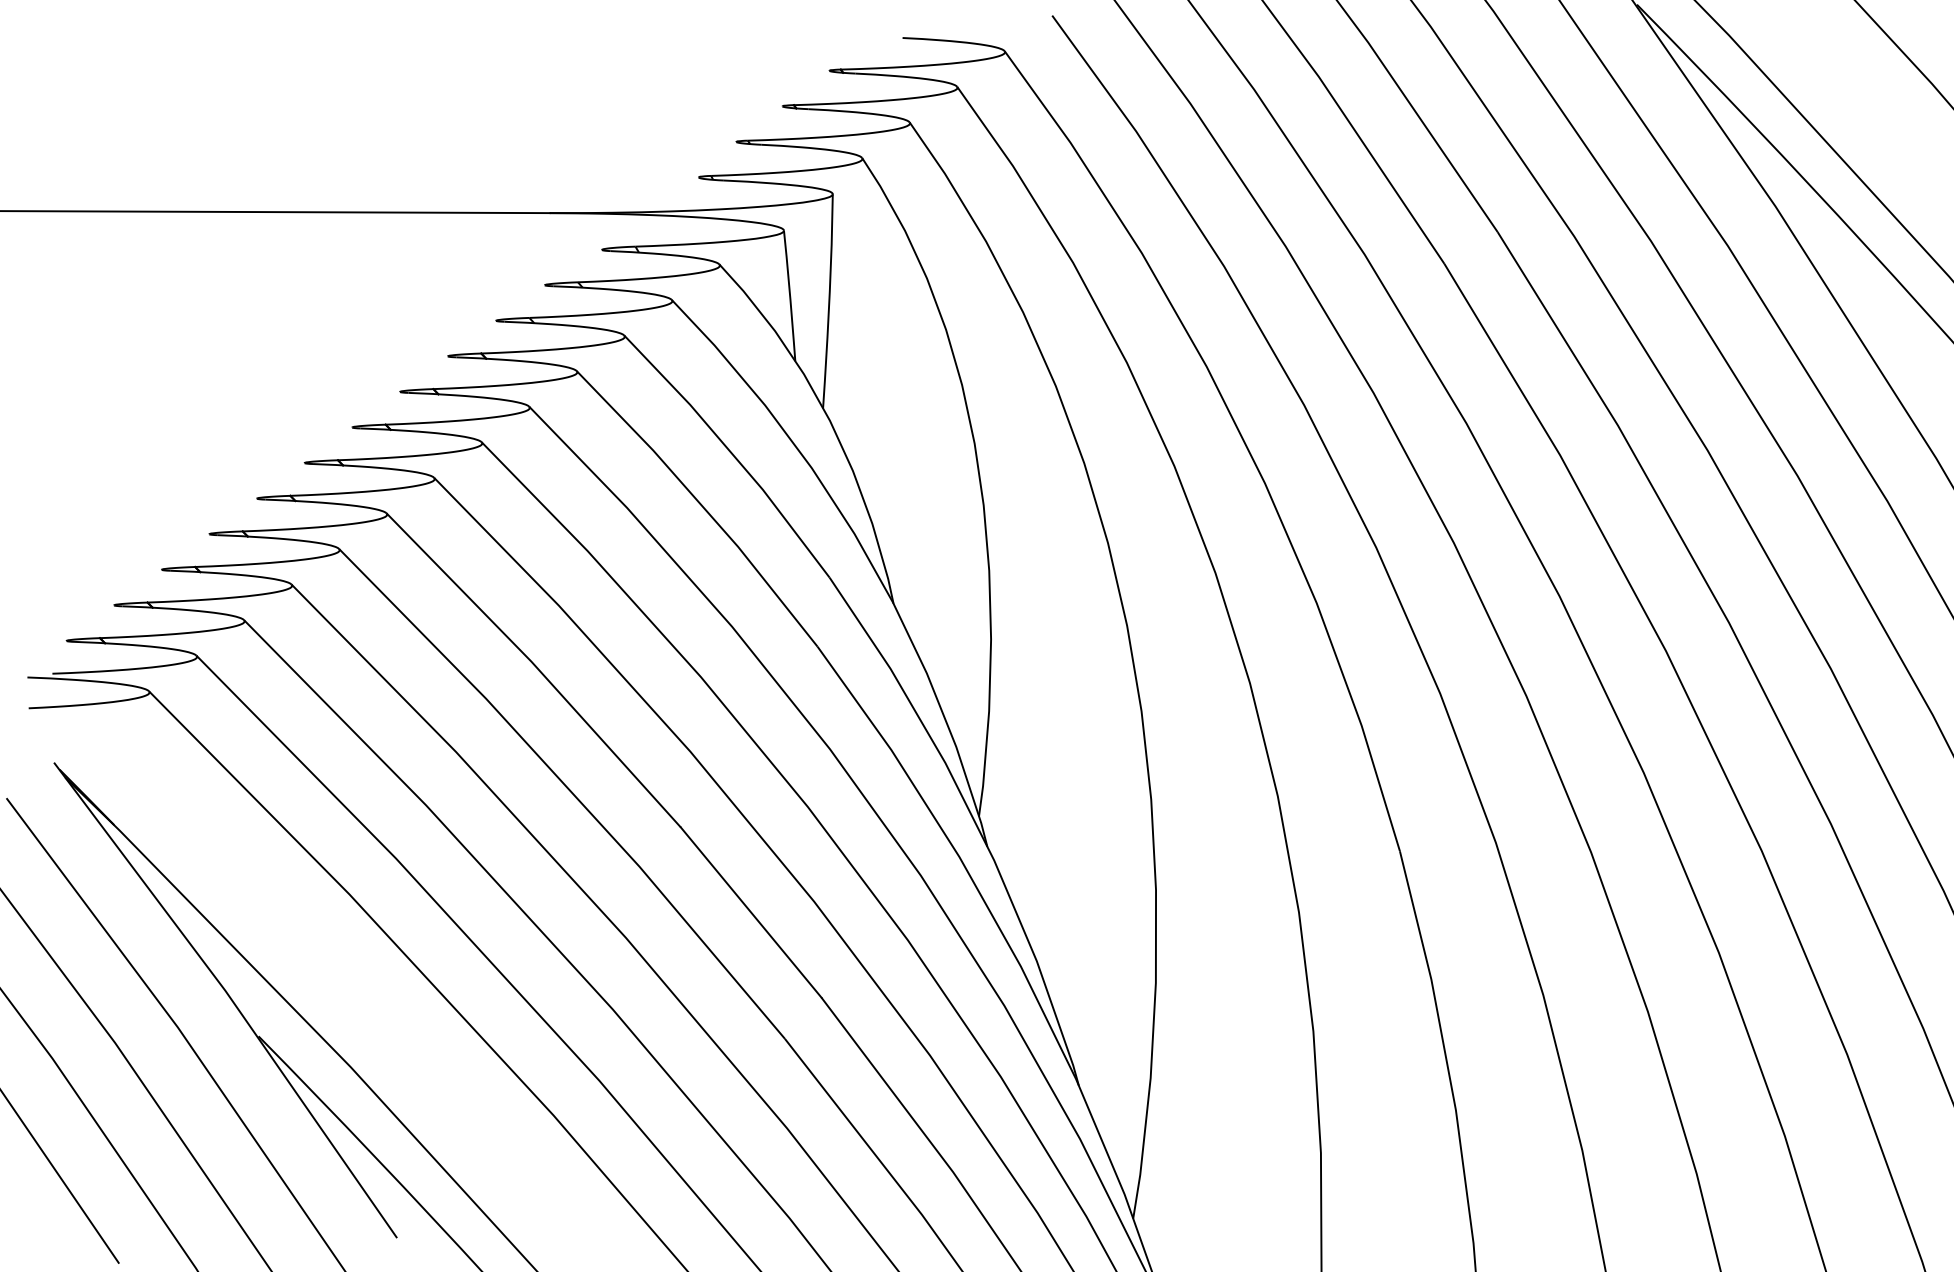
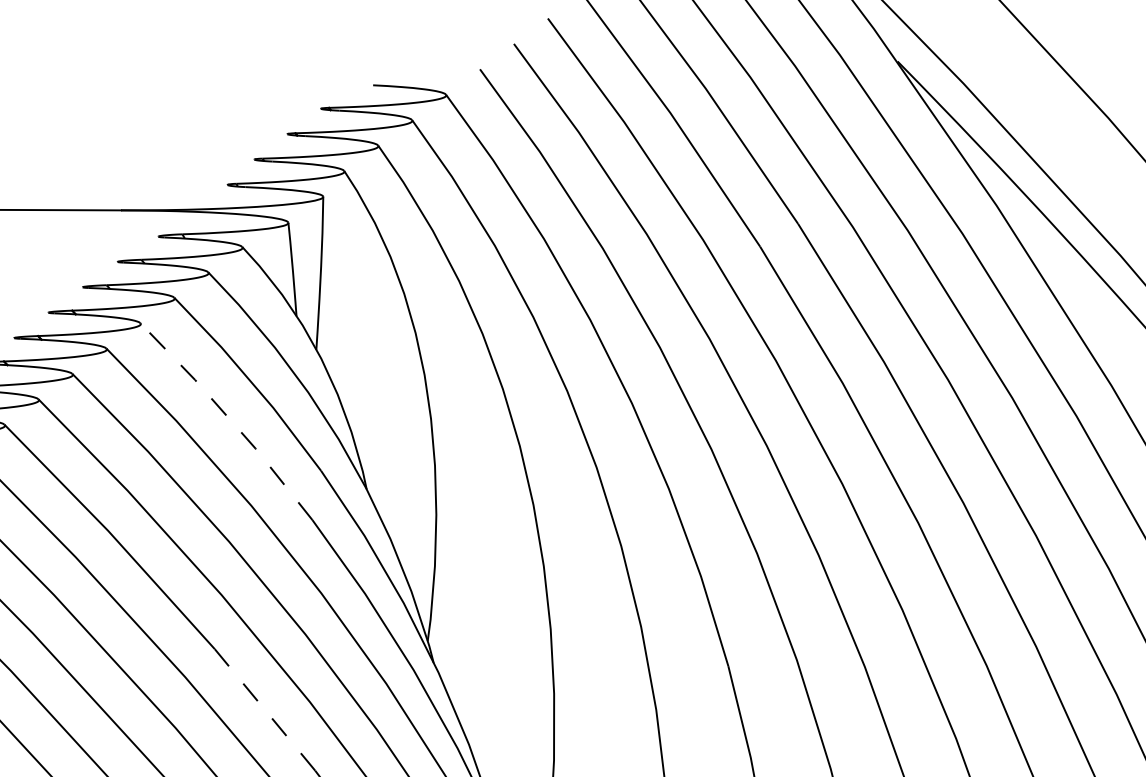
line: (701, 505) -> (229, 419), solid -> dashed
line: (750, 912) -> (264, 709), solid -> dashed

